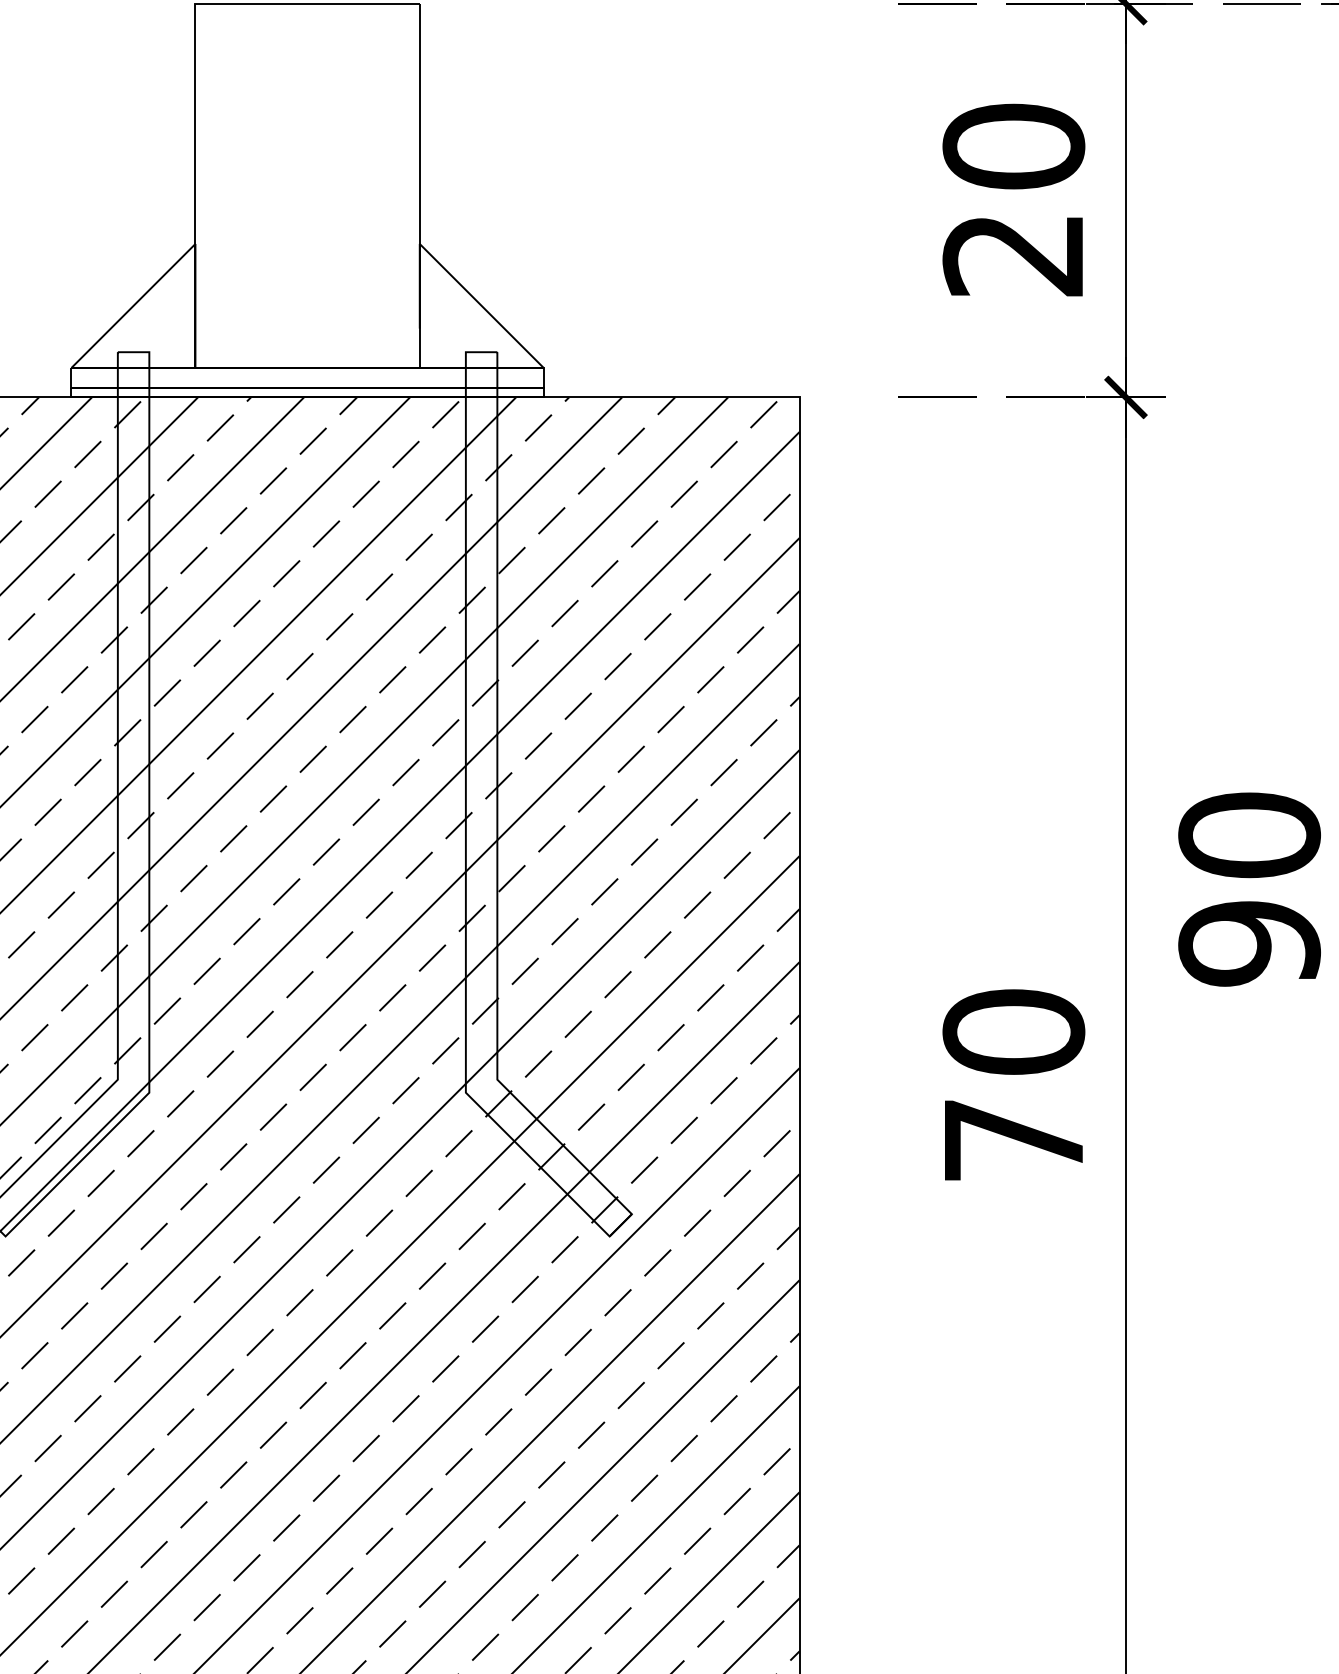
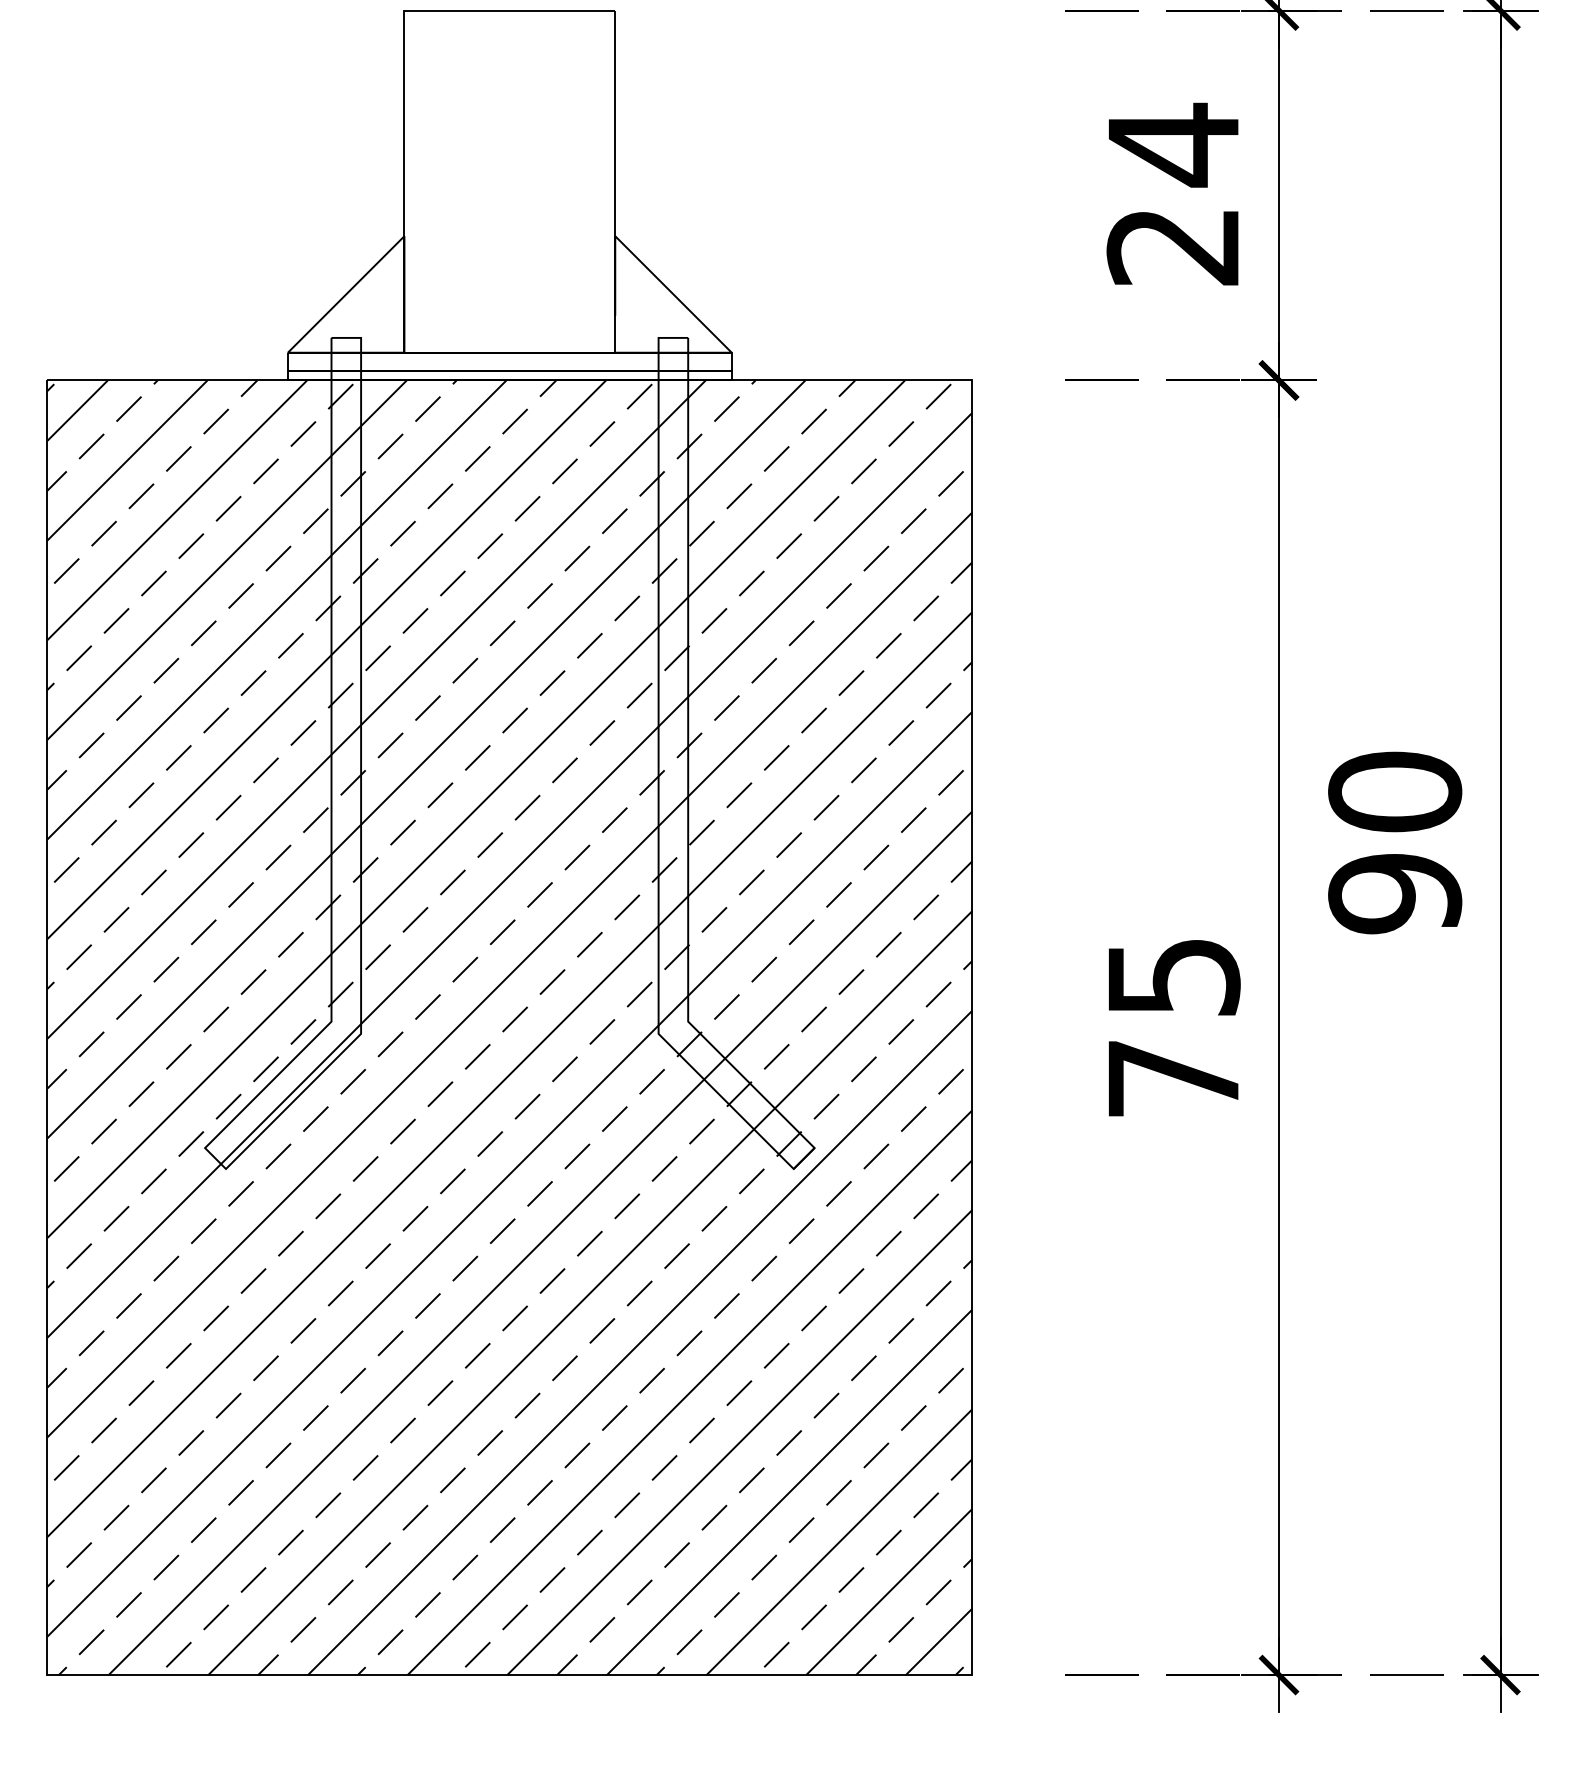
text: (1013, 146) -> (1173, 144), 20 -> 24
text: (1013, 1031) -> (1173, 976), 70 -> 75

